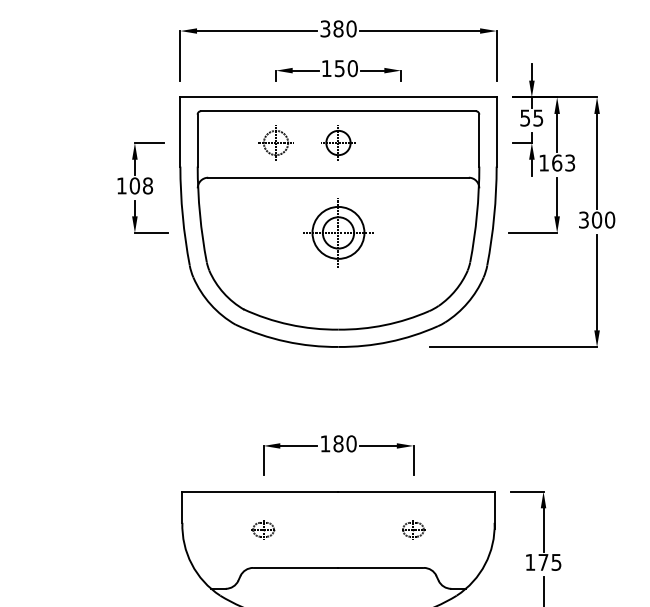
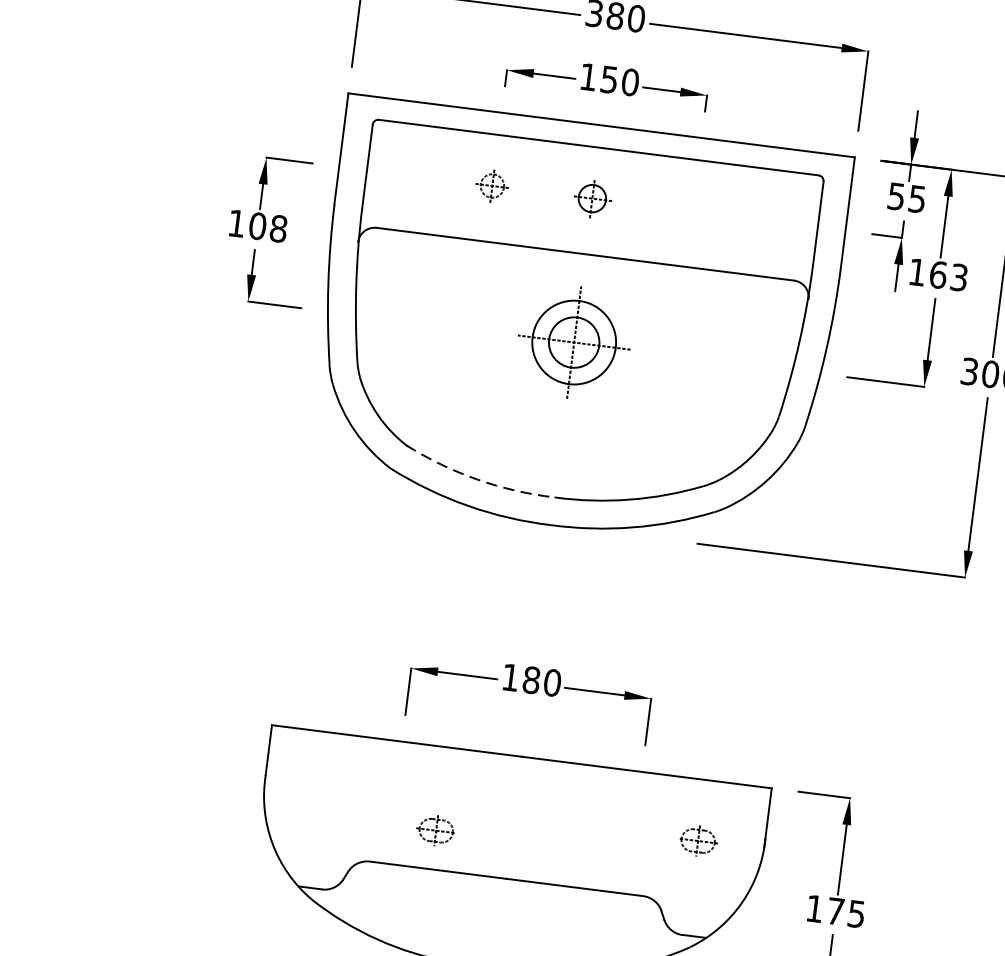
part: (275, 142) -> (491, 185), size x0.6
part: (338, 142) -> (592, 197), size x0.7
arc: (289, 324) -> (477, 479), solid -> dashed
part: (263, 529) -> (436, 830), moved
part: (413, 529) -> (698, 840), moved

